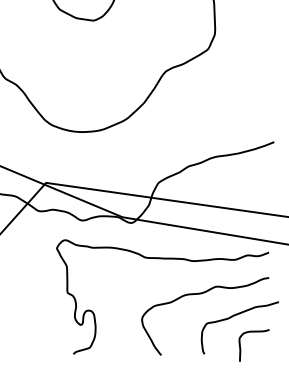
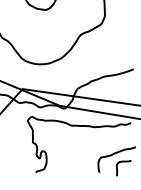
curve: (195, 296) -> (95, 144), removed

